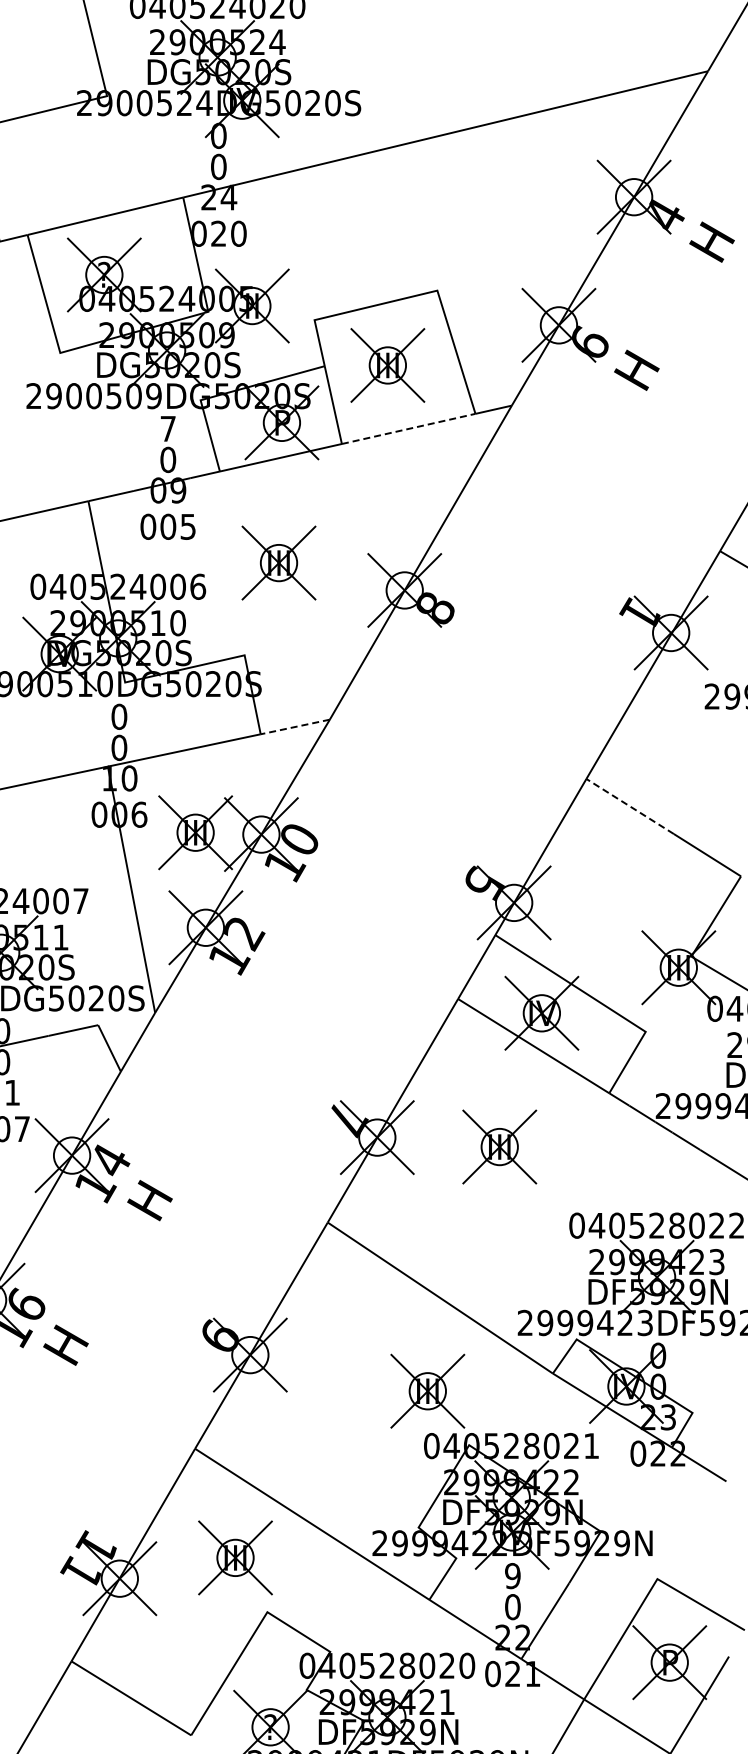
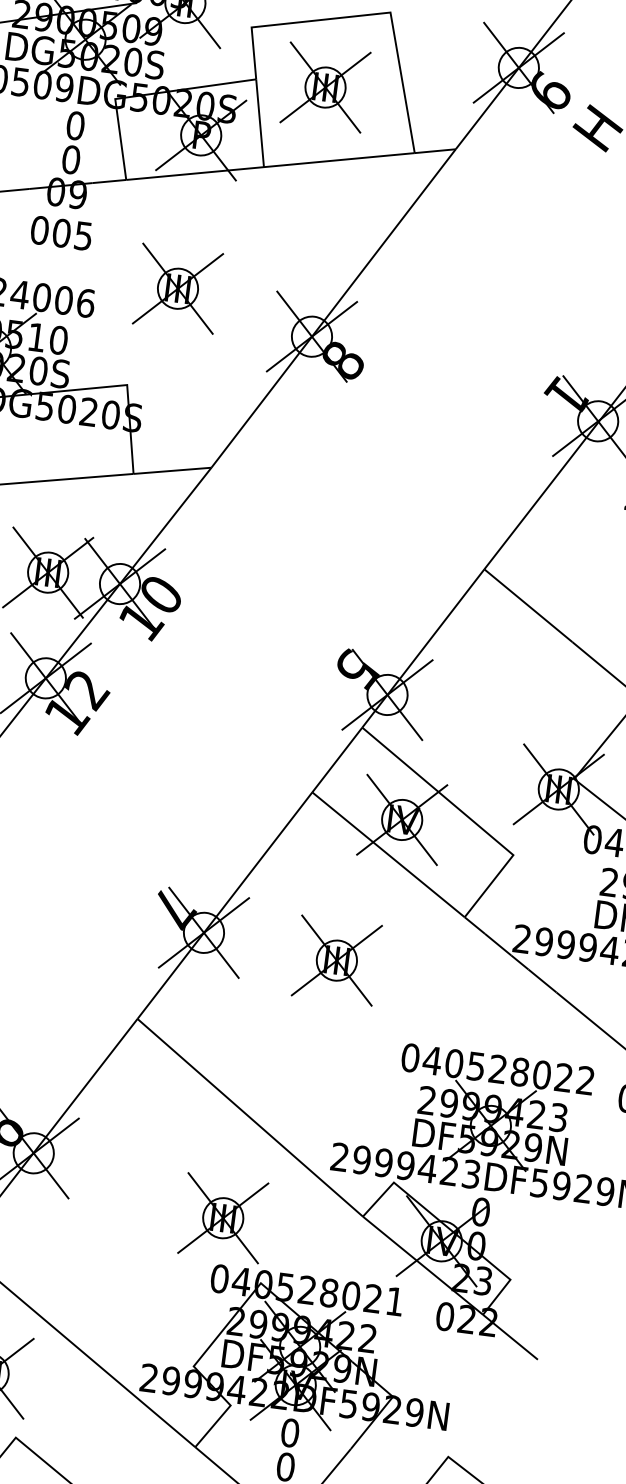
text: (168, 428) -> (75, 125), 7 -> 0
line: (409, 428) -> (340, 159), dashed -> solid
line: (294, 727) -> (171, 471), dashed -> solid
line: (630, 806) -> (528, 605), dashed -> solid
text: (512, 1576) -> (289, 1433), 9 -> 0

